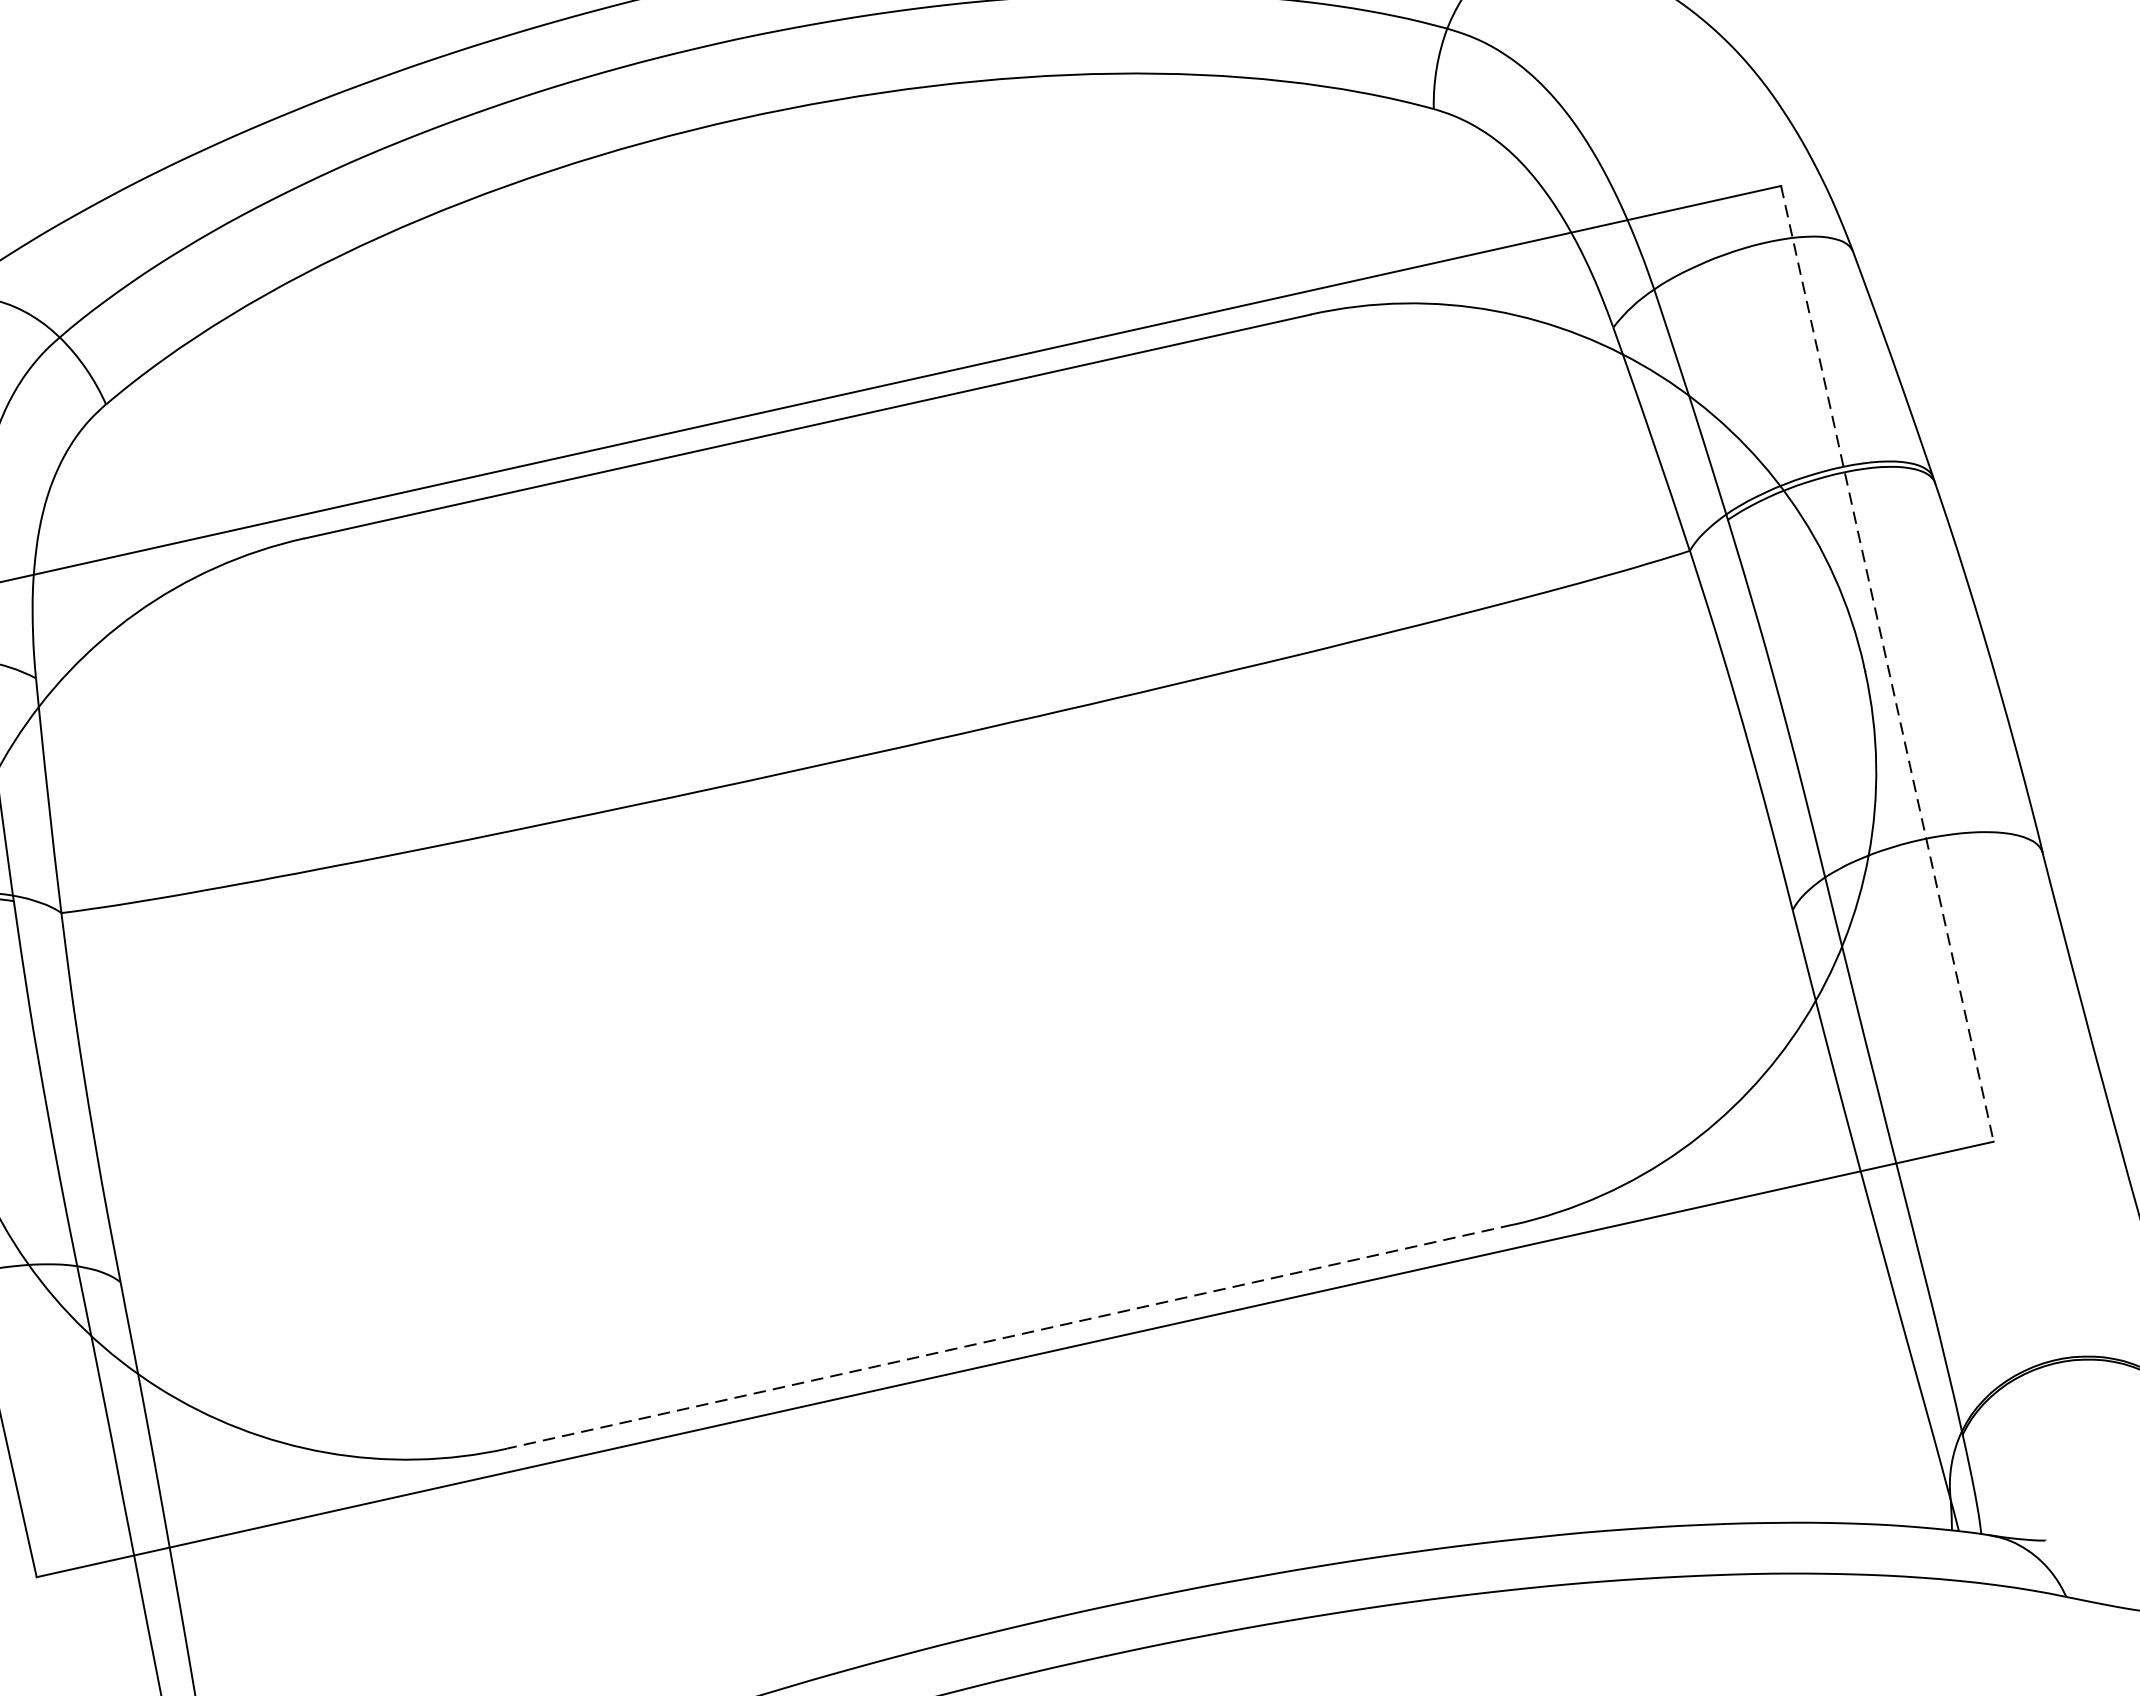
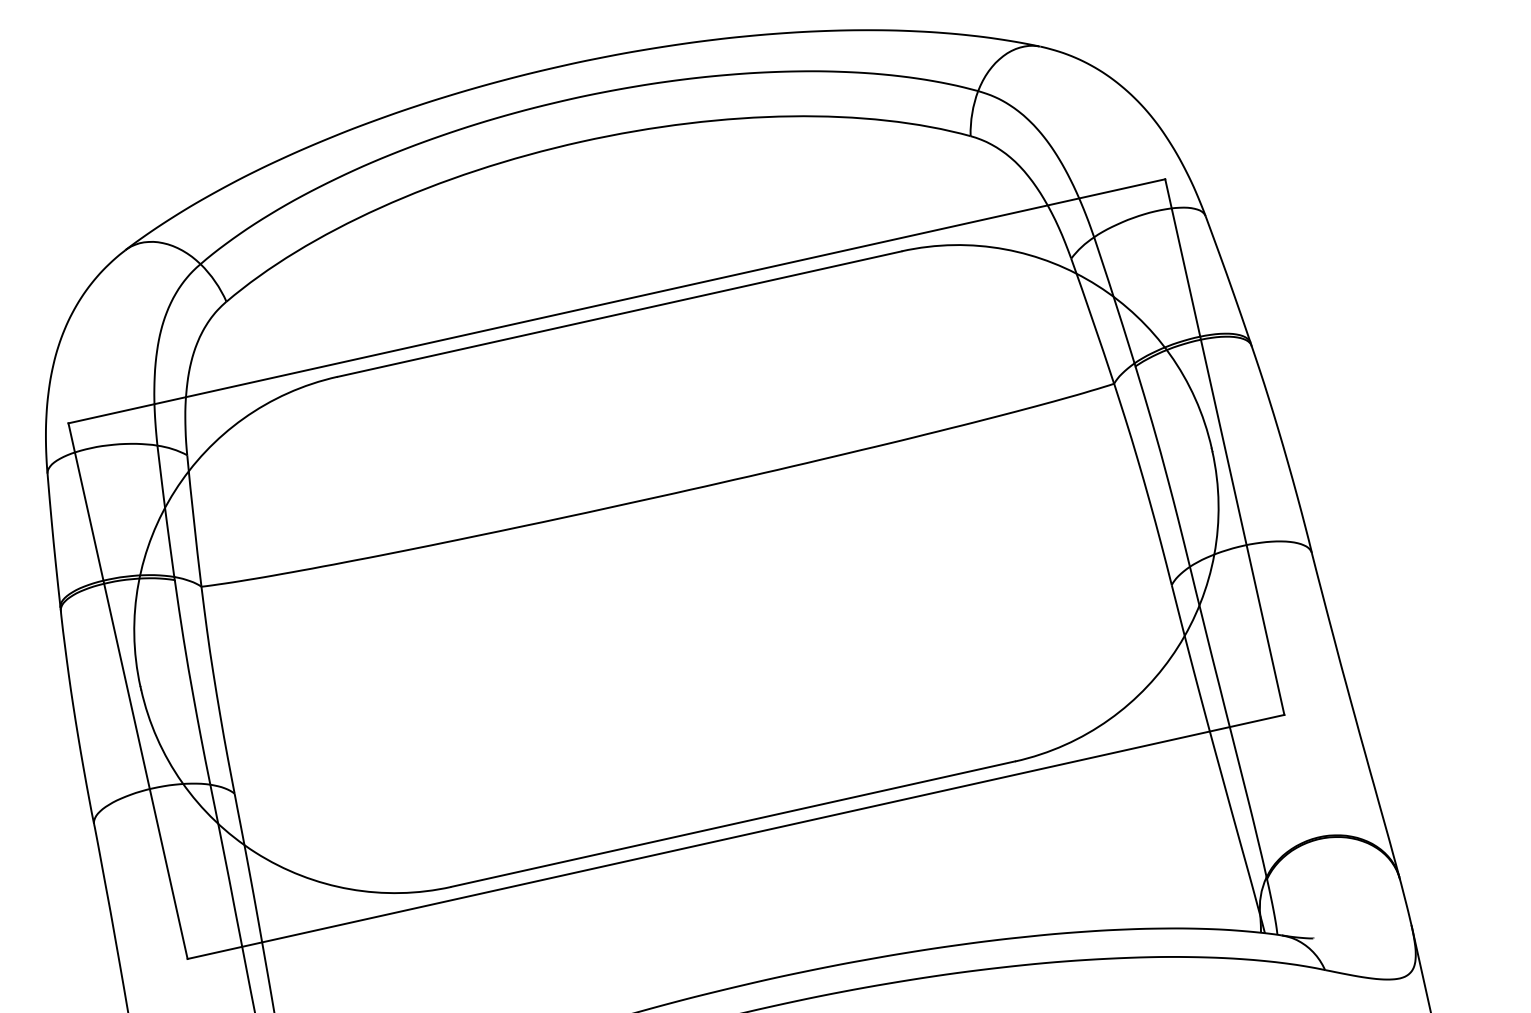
line: (1886, 664) -> (1224, 447), dashed -> solid
line: (1010, 1337) -> (733, 824), dashed -> solid

